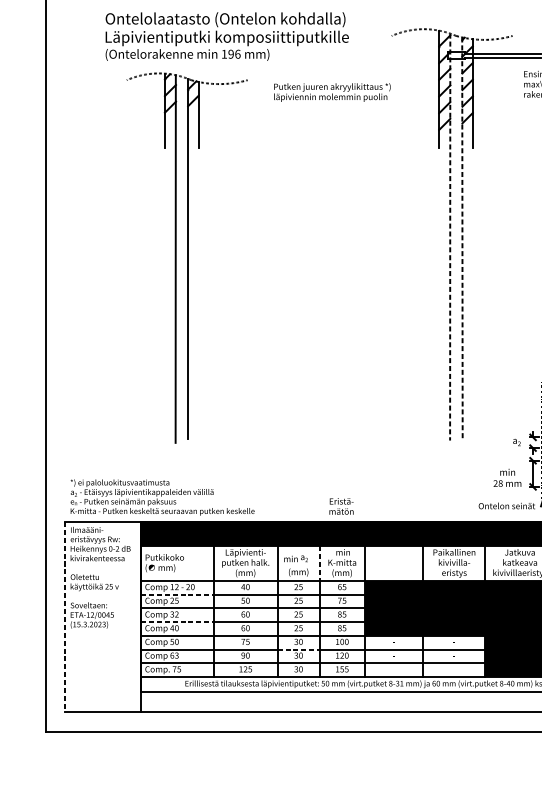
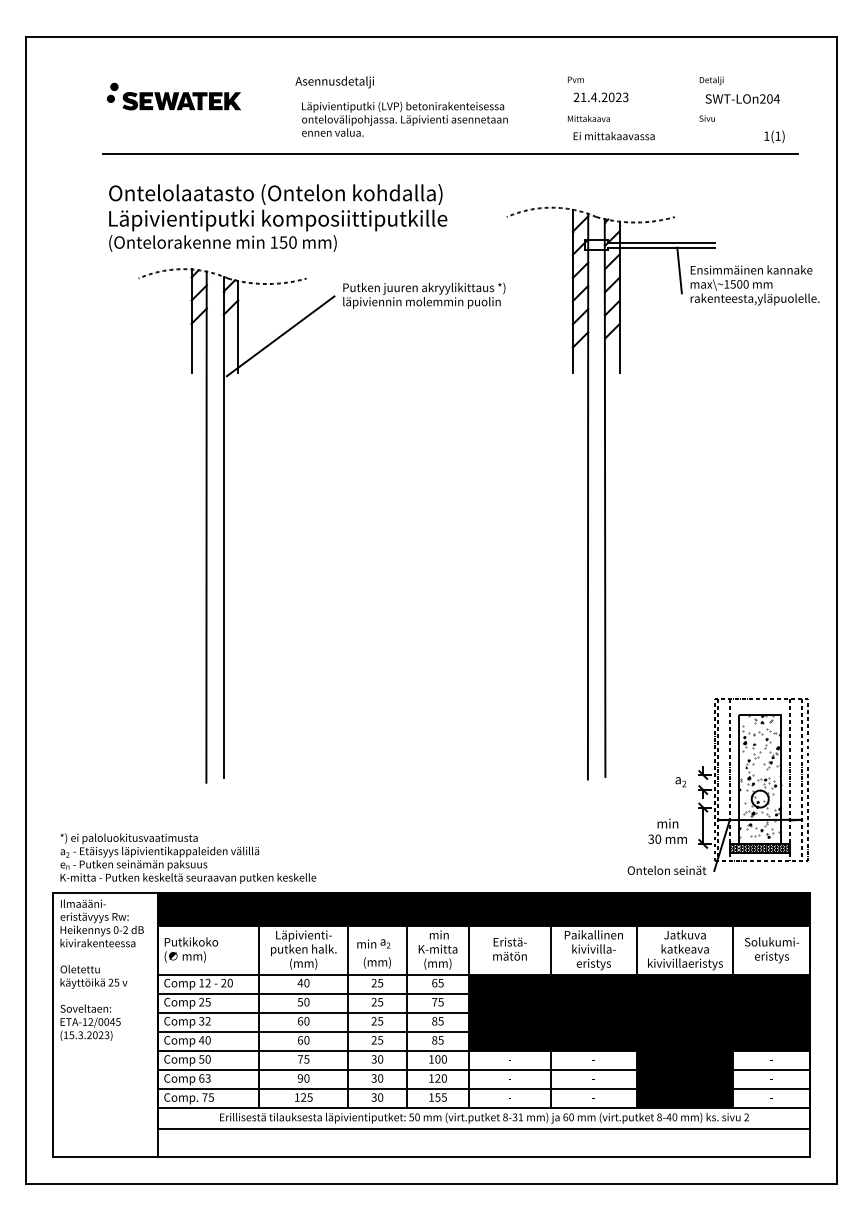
text: (233, 54) -> (287, 242), 196 -> 150
line: (515, 74) -> (679, 270), added
line: (228, 121) -> (280, 336), added
line: (450, 236) -> (588, 496), dashed -> solid
line: (462, 238) -> (605, 498), dashed -> solid
text: (497, 483) -> (654, 839), 28 -> 30
text: (341, 506) -> (509, 948), moved
line: (319, 563) -> (406, 950), dashed -> solid
line: (177, 594) -> (208, 993), dashed -> solid
line: (64, 617) -> (52, 1025), dashed -> solid
line: (177, 621) -> (208, 1031), dashed -> solid
line: (298, 649) -> (377, 1070), dashed -> solid

